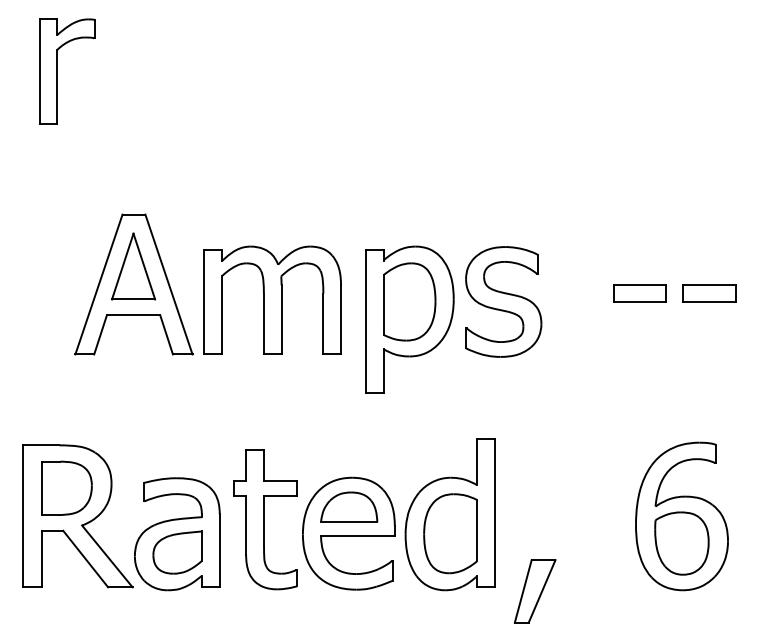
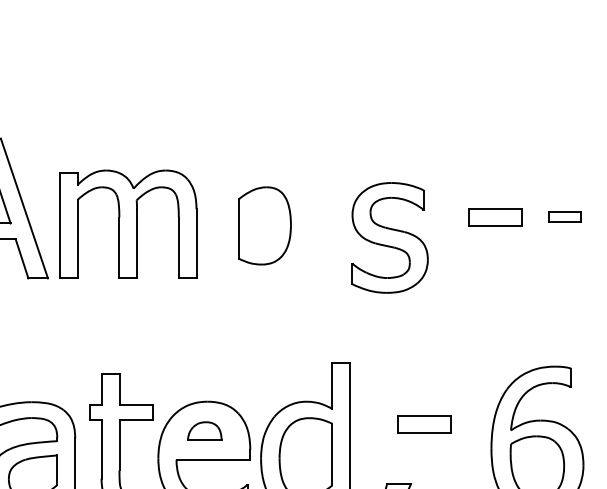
part: (709, 293) -> (564, 217), size x0.6
part: (503, 301) -> (389, 237), moved
part: (409, 319) -> (264, 243), removed
part: (568, 500) -> (423, 424), added
part: (349, 506) -> (204, 430), size x0.6

